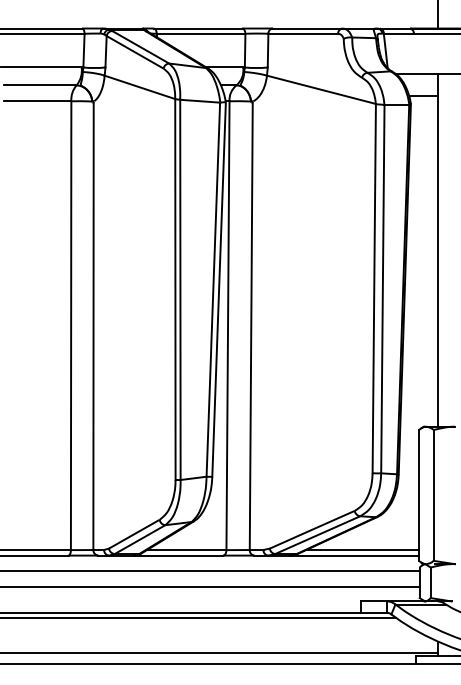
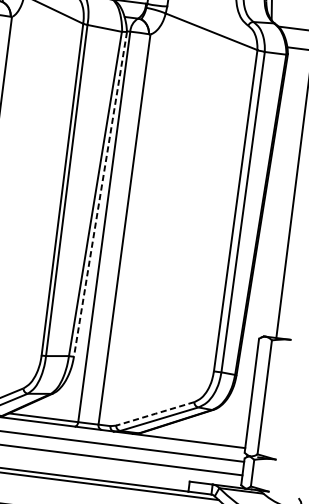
line: (219, 289) -> (100, 194), solid -> dashed
line: (312, 529) -> (155, 413), solid -> dashed
line: (362, 550) -> (196, 437), removed

